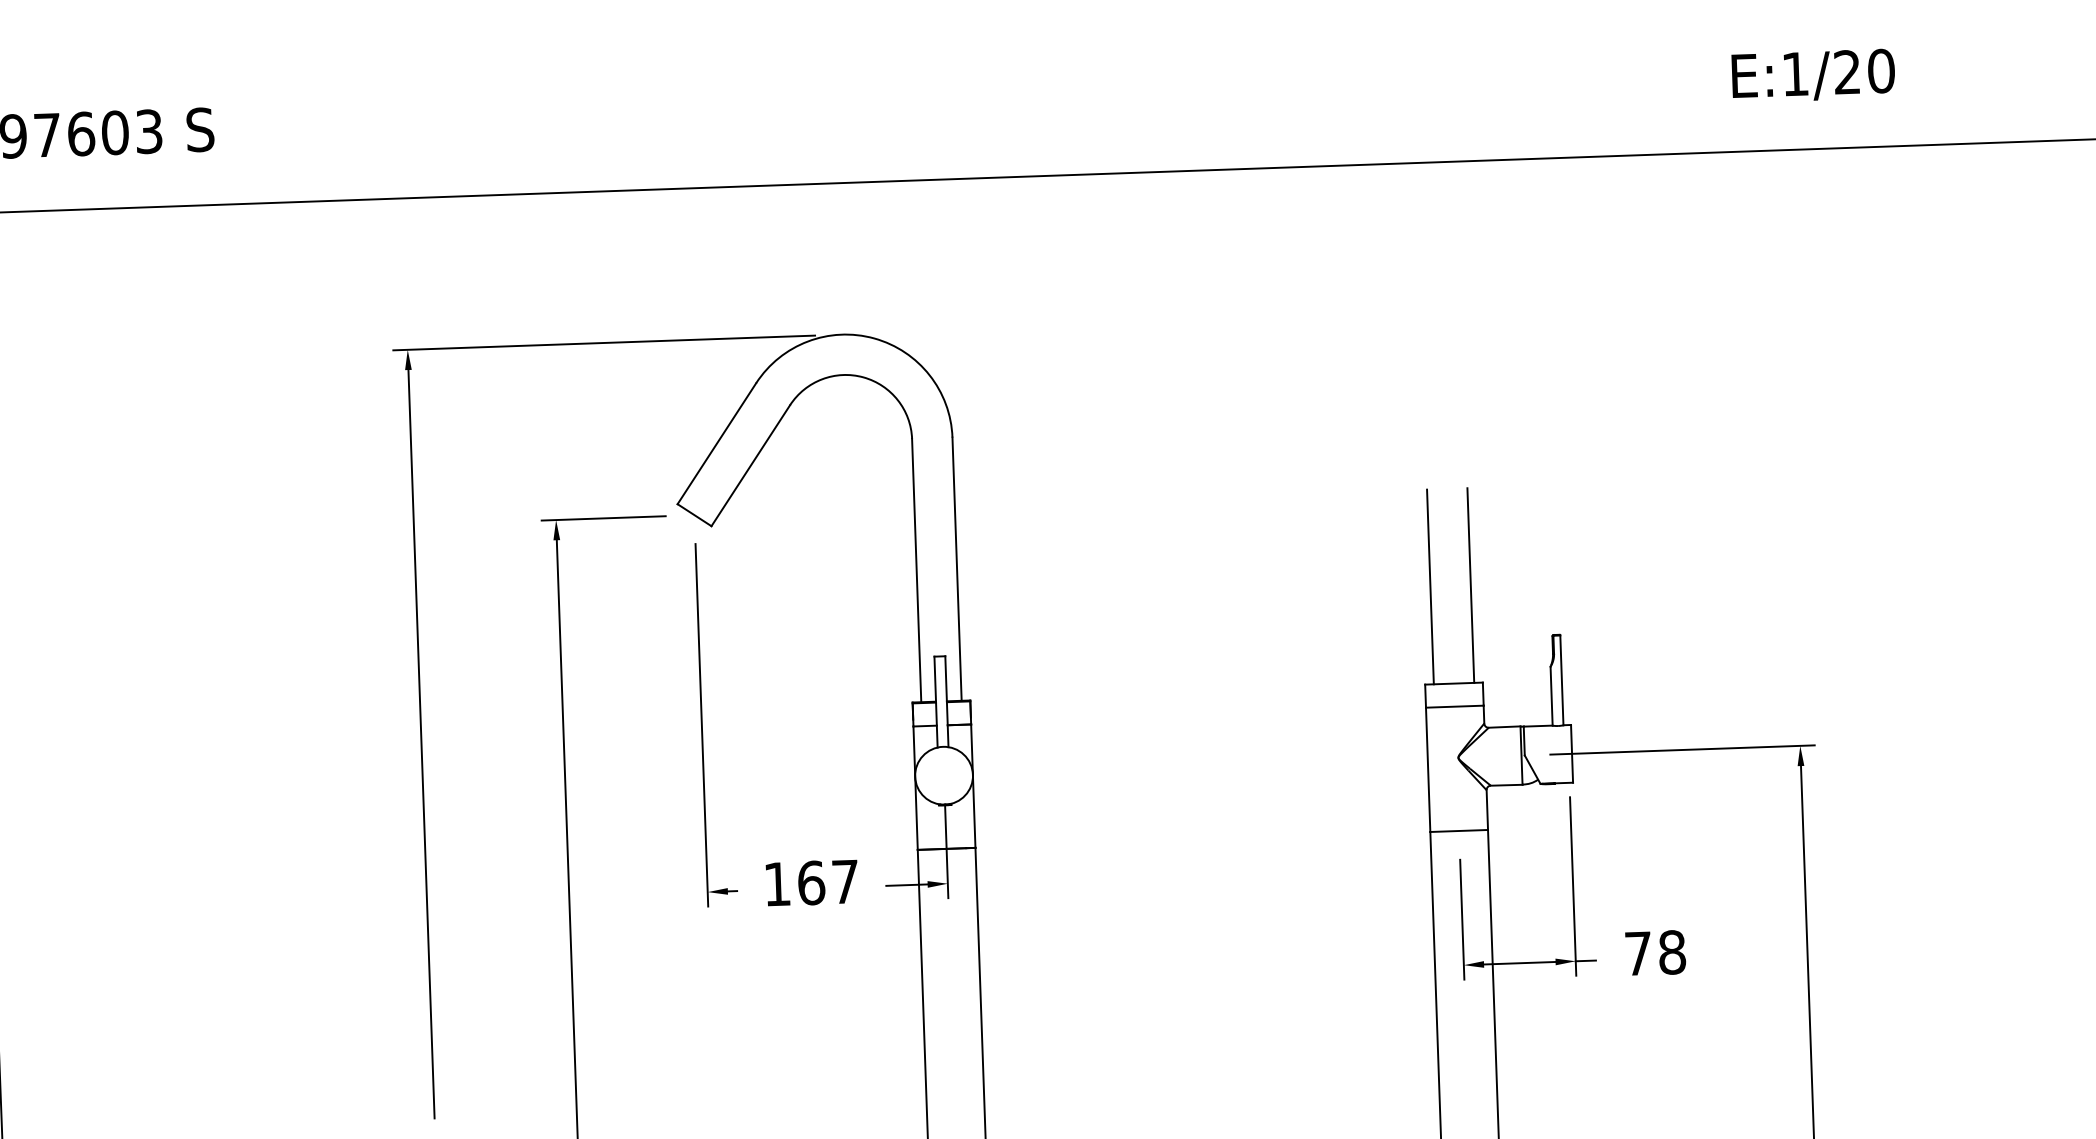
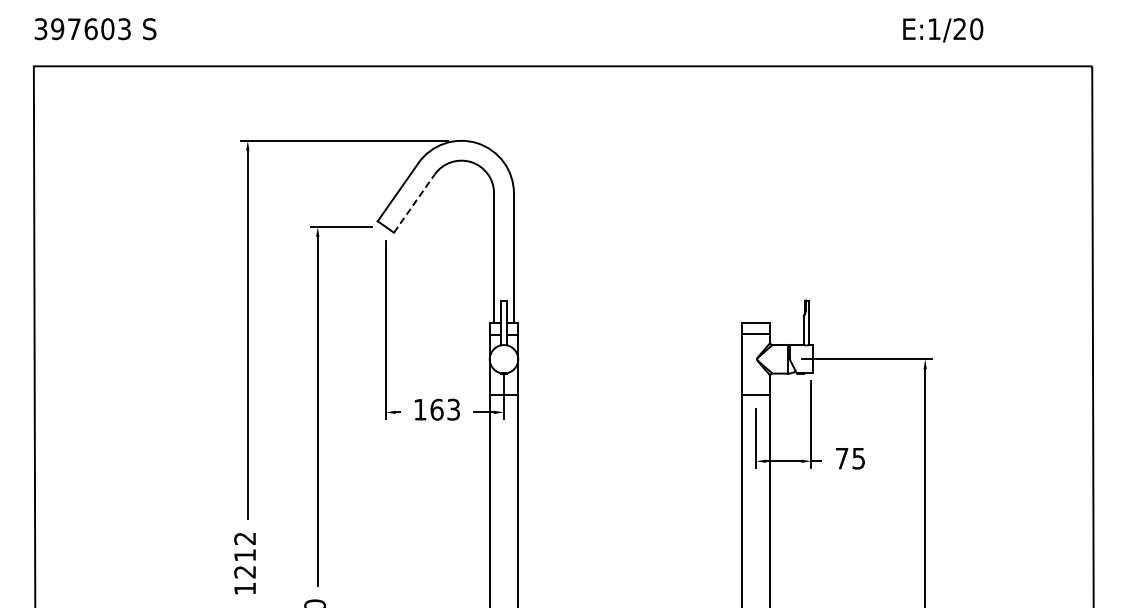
line: (751, 465) -> (414, 203), solid -> dashed
line: (1471, 584) -> (766, 274), removed
line: (1430, 586) -> (746, 274), removed
text: (844, 881) -> (453, 409), 167 -> 163
text: (1671, 952) -> (858, 458), 78 -> 75

